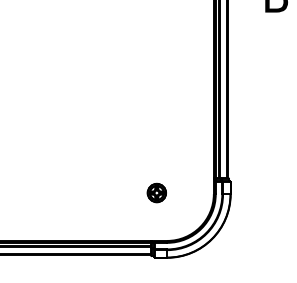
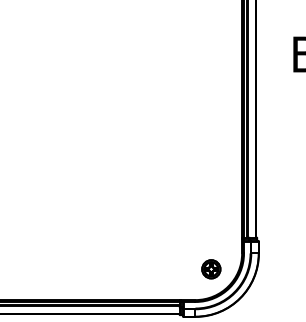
part: (157, 193) -> (211, 269), moved

